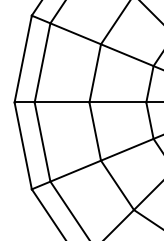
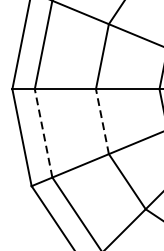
line: (95, 131) -> (102, 121), solid -> dashed
line: (42, 141) -> (43, 132), solid -> dashed

